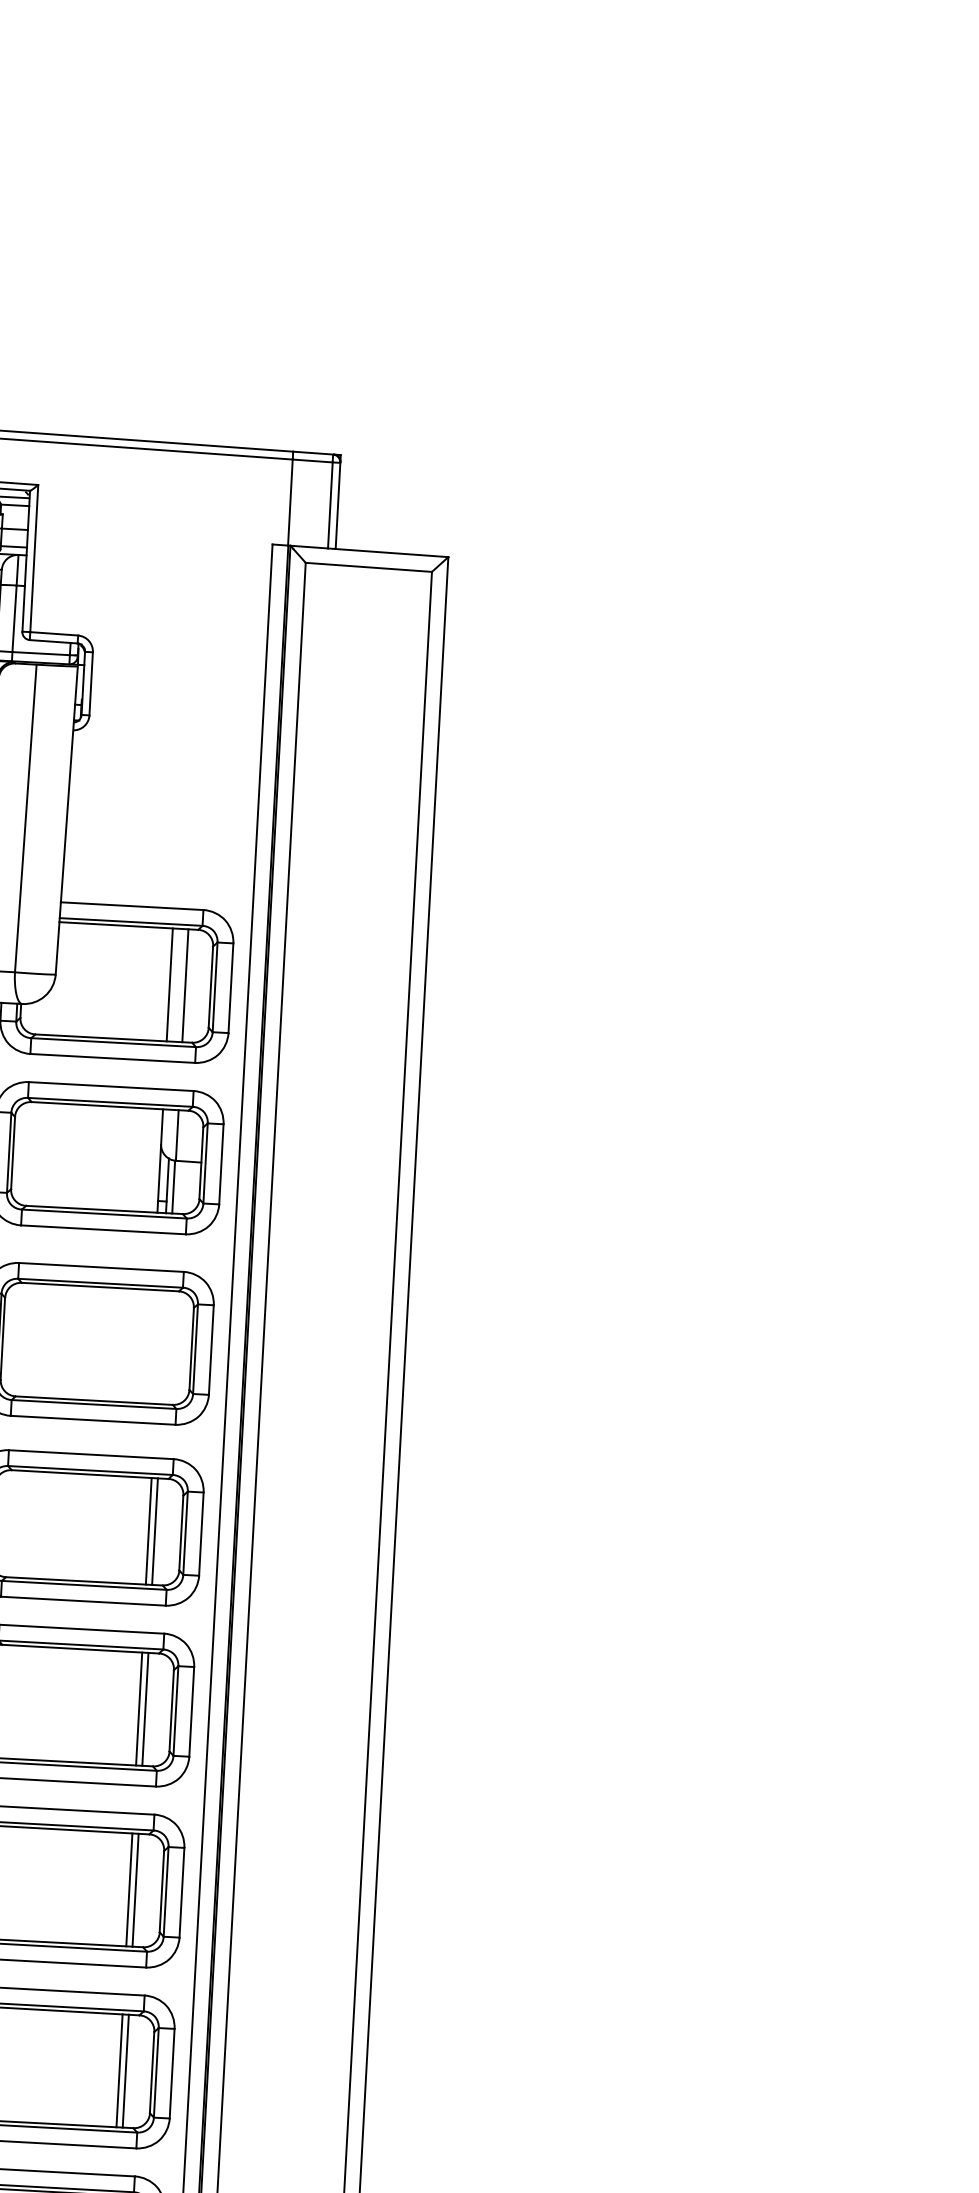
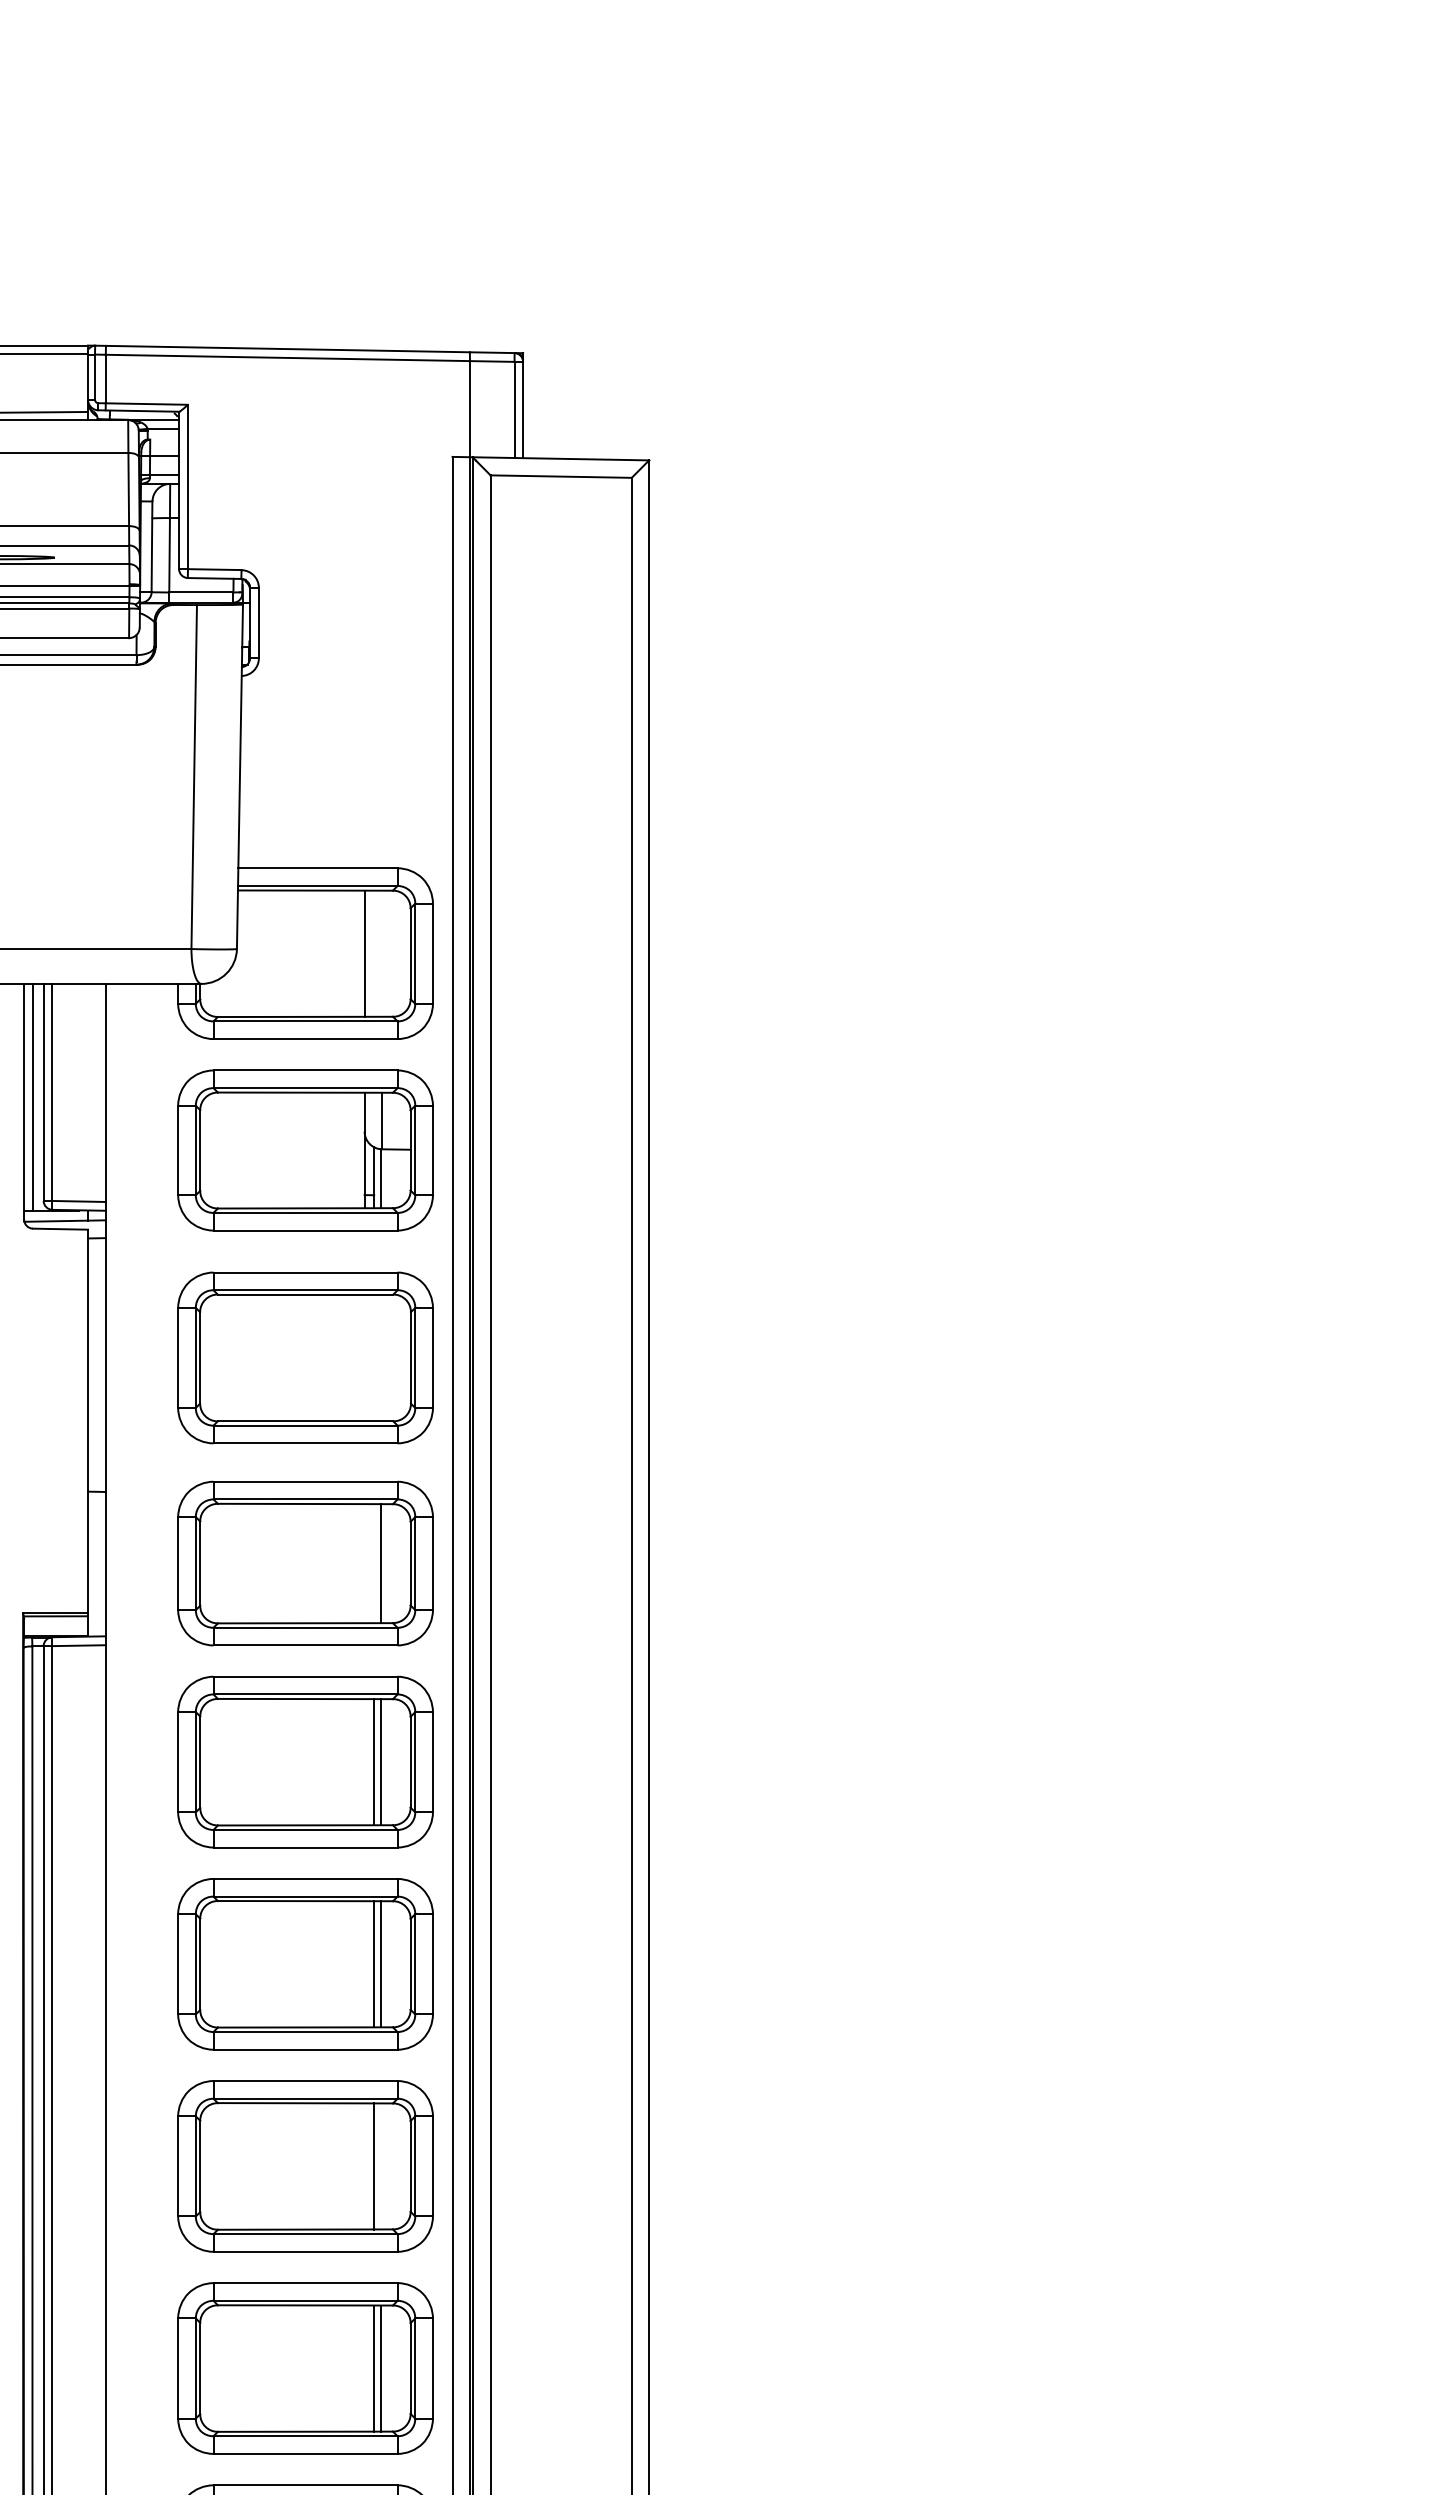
line: (185, 985) -> (382, 953), removed
line: (149, 1531) -> (374, 1563), removed
line: (126, 2071) -> (381, 2166), removed

